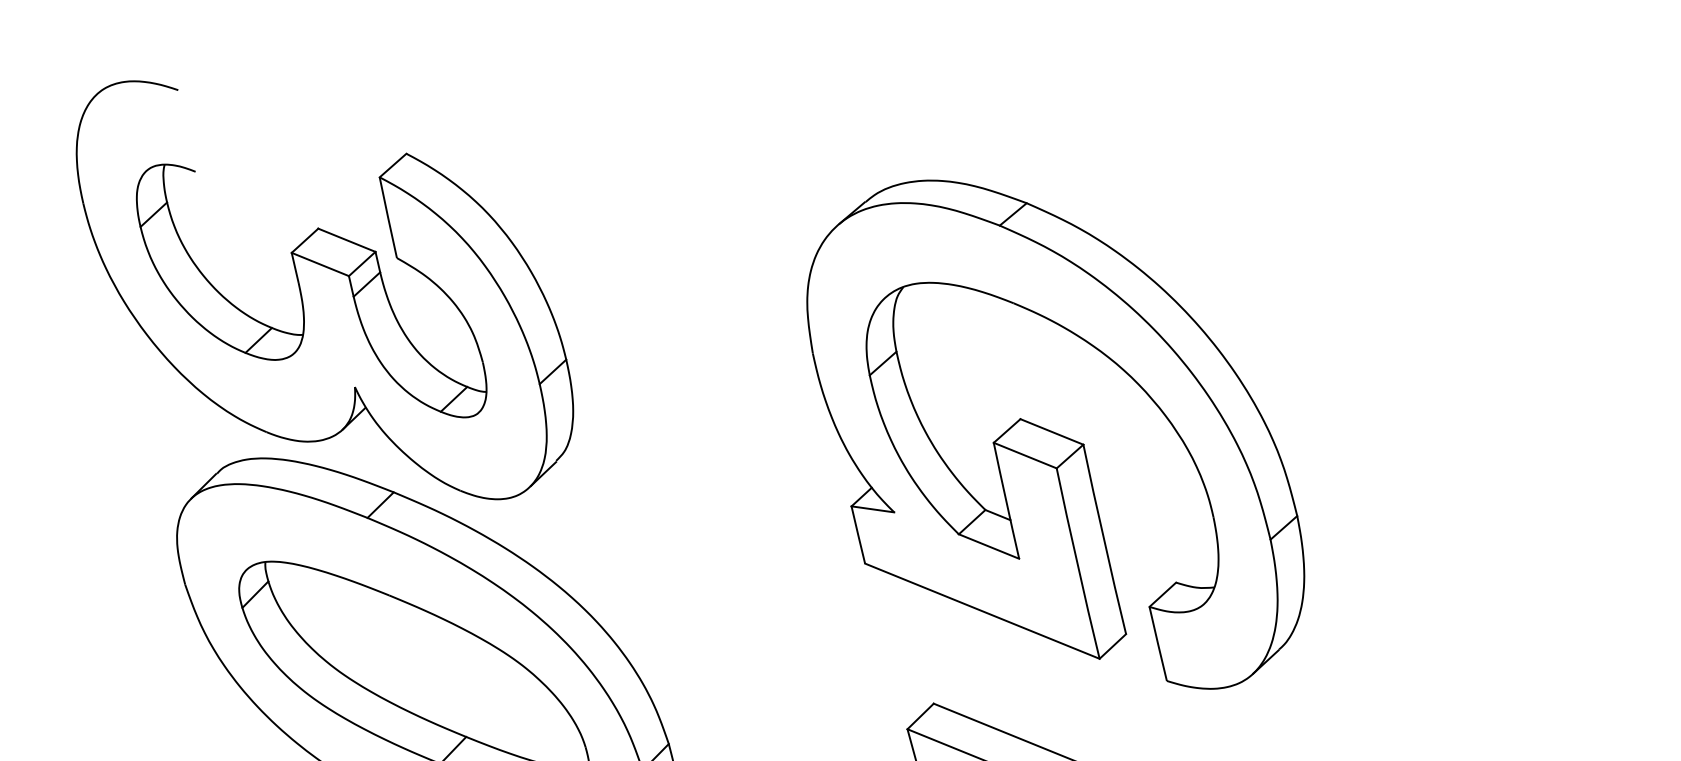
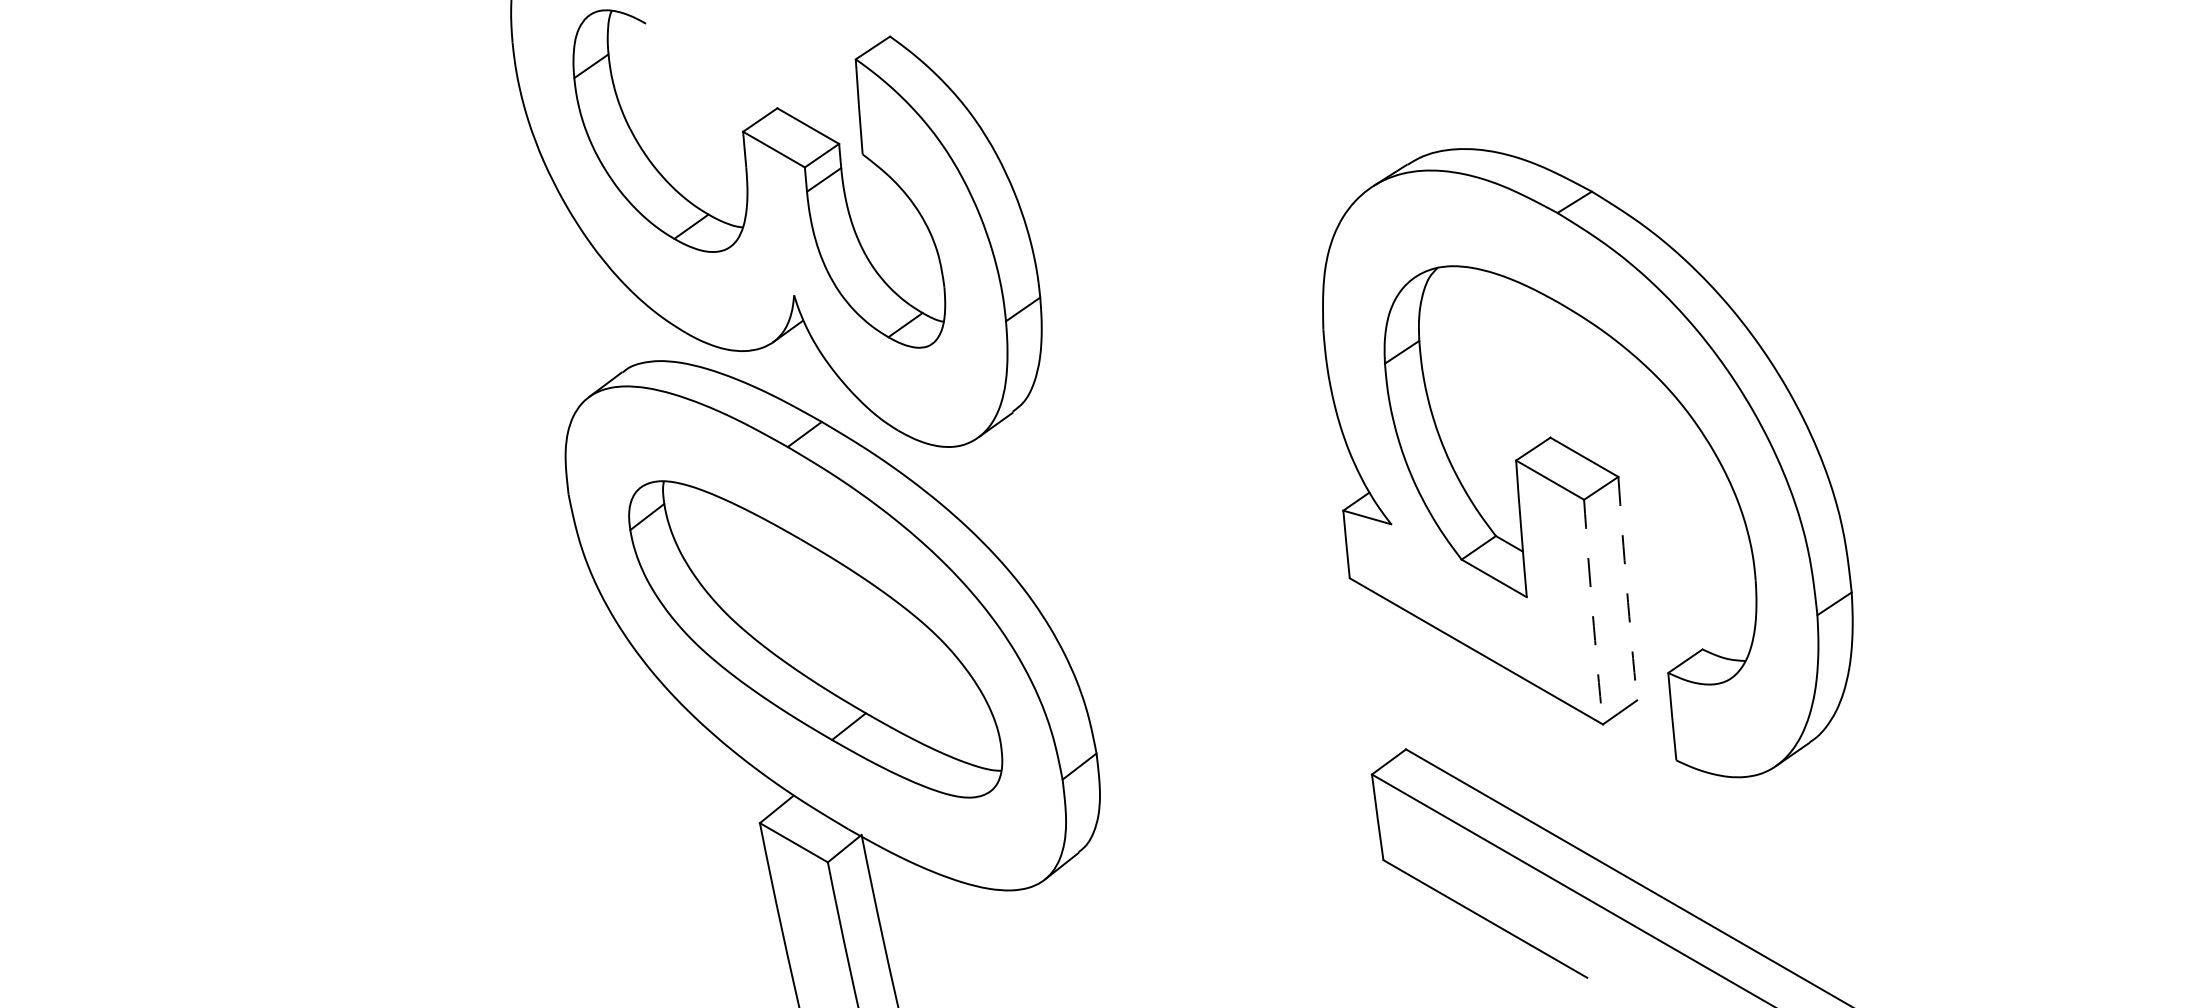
arc: (1103, 539) -> (1626, 588), solid -> dashed
arc: (1077, 564) -> (1592, 612), solid -> dashed

